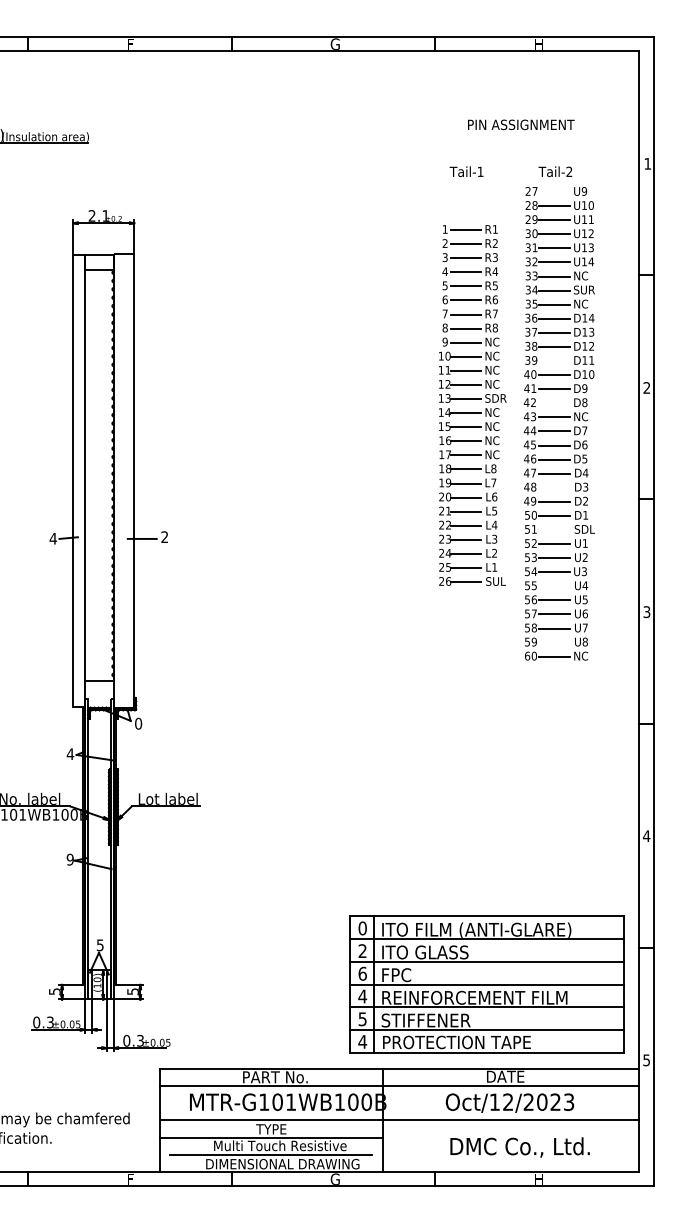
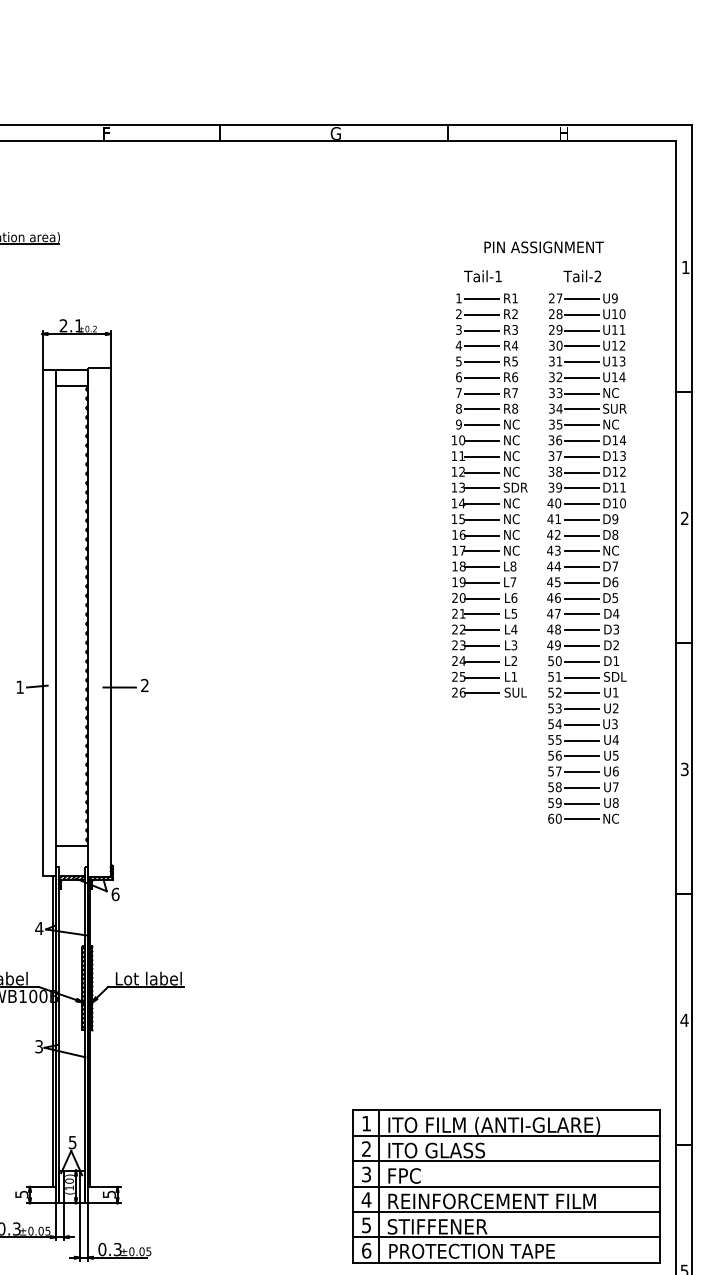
text: (521, 124) -> (544, 246), moved
line: (554, 192) -> (581, 299), added
line: (554, 361) -> (581, 488), added
line: (554, 403) -> (581, 535), added
part: (472, 405) -> (489, 495), moved
line: (554, 487) -> (581, 629), added
line: (554, 530) -> (581, 678), added
text: (53, 538) -> (20, 687), 4 -> 1
line: (554, 586) -> (581, 740), added
line: (554, 642) -> (581, 803), added
text: (138, 723) -> (115, 894), 0 -> 6
text: (69, 859) -> (38, 1046), 9 -> 3
text: (362, 928) -> (366, 1123), 0 -> 1
text: (362, 973) -> (366, 1174), 6 -> 3
text: (362, 1041) -> (366, 1250), 4 -> 6

